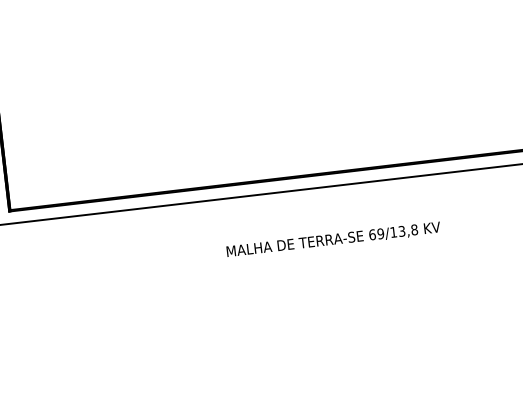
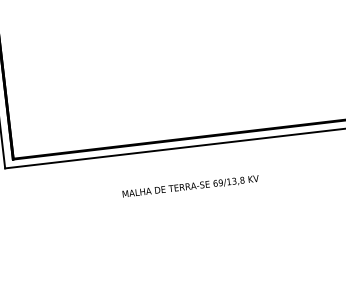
text: (333, 239) -> (190, 186), moved

